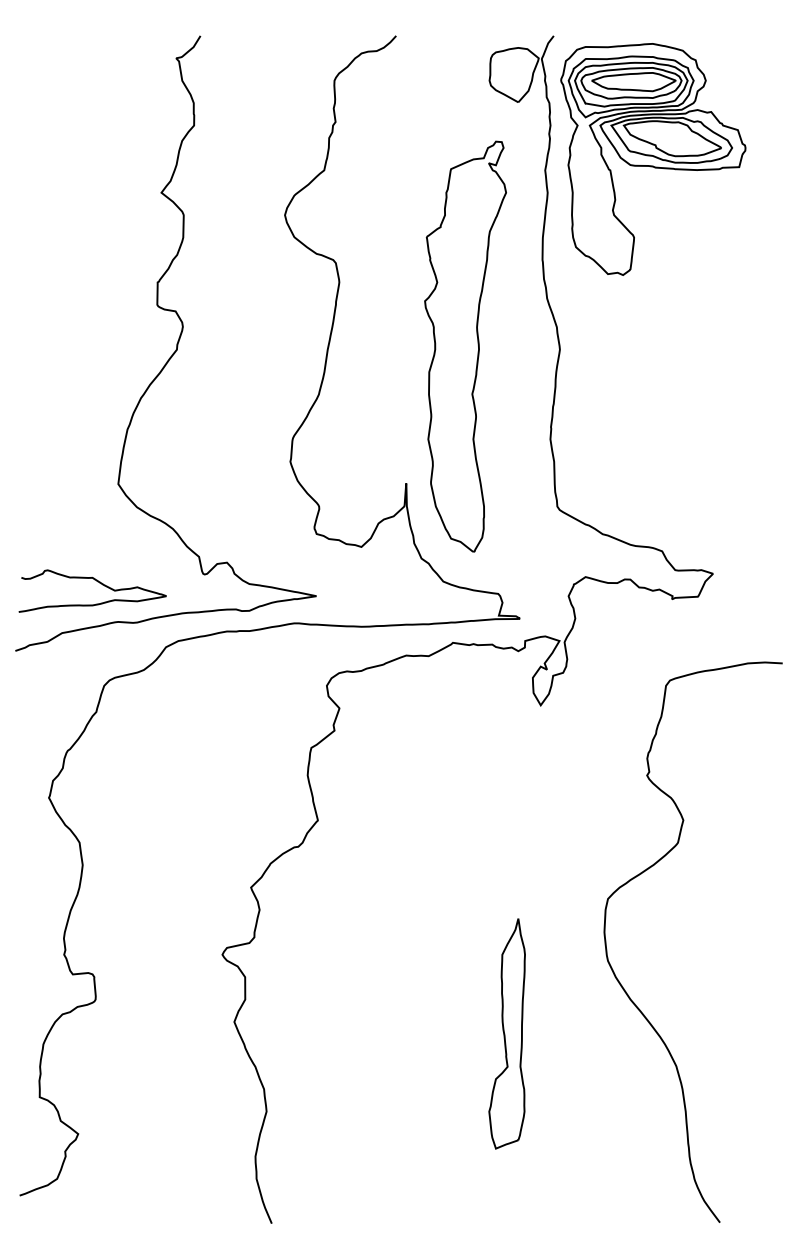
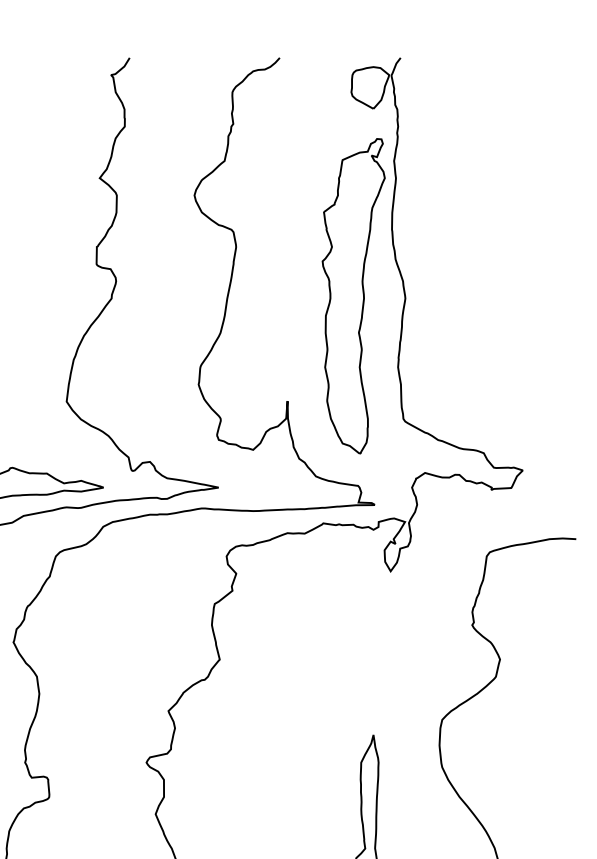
part: (653, 159) -> (477, 152), removed
part: (465, 346) -> (353, 296), moved

